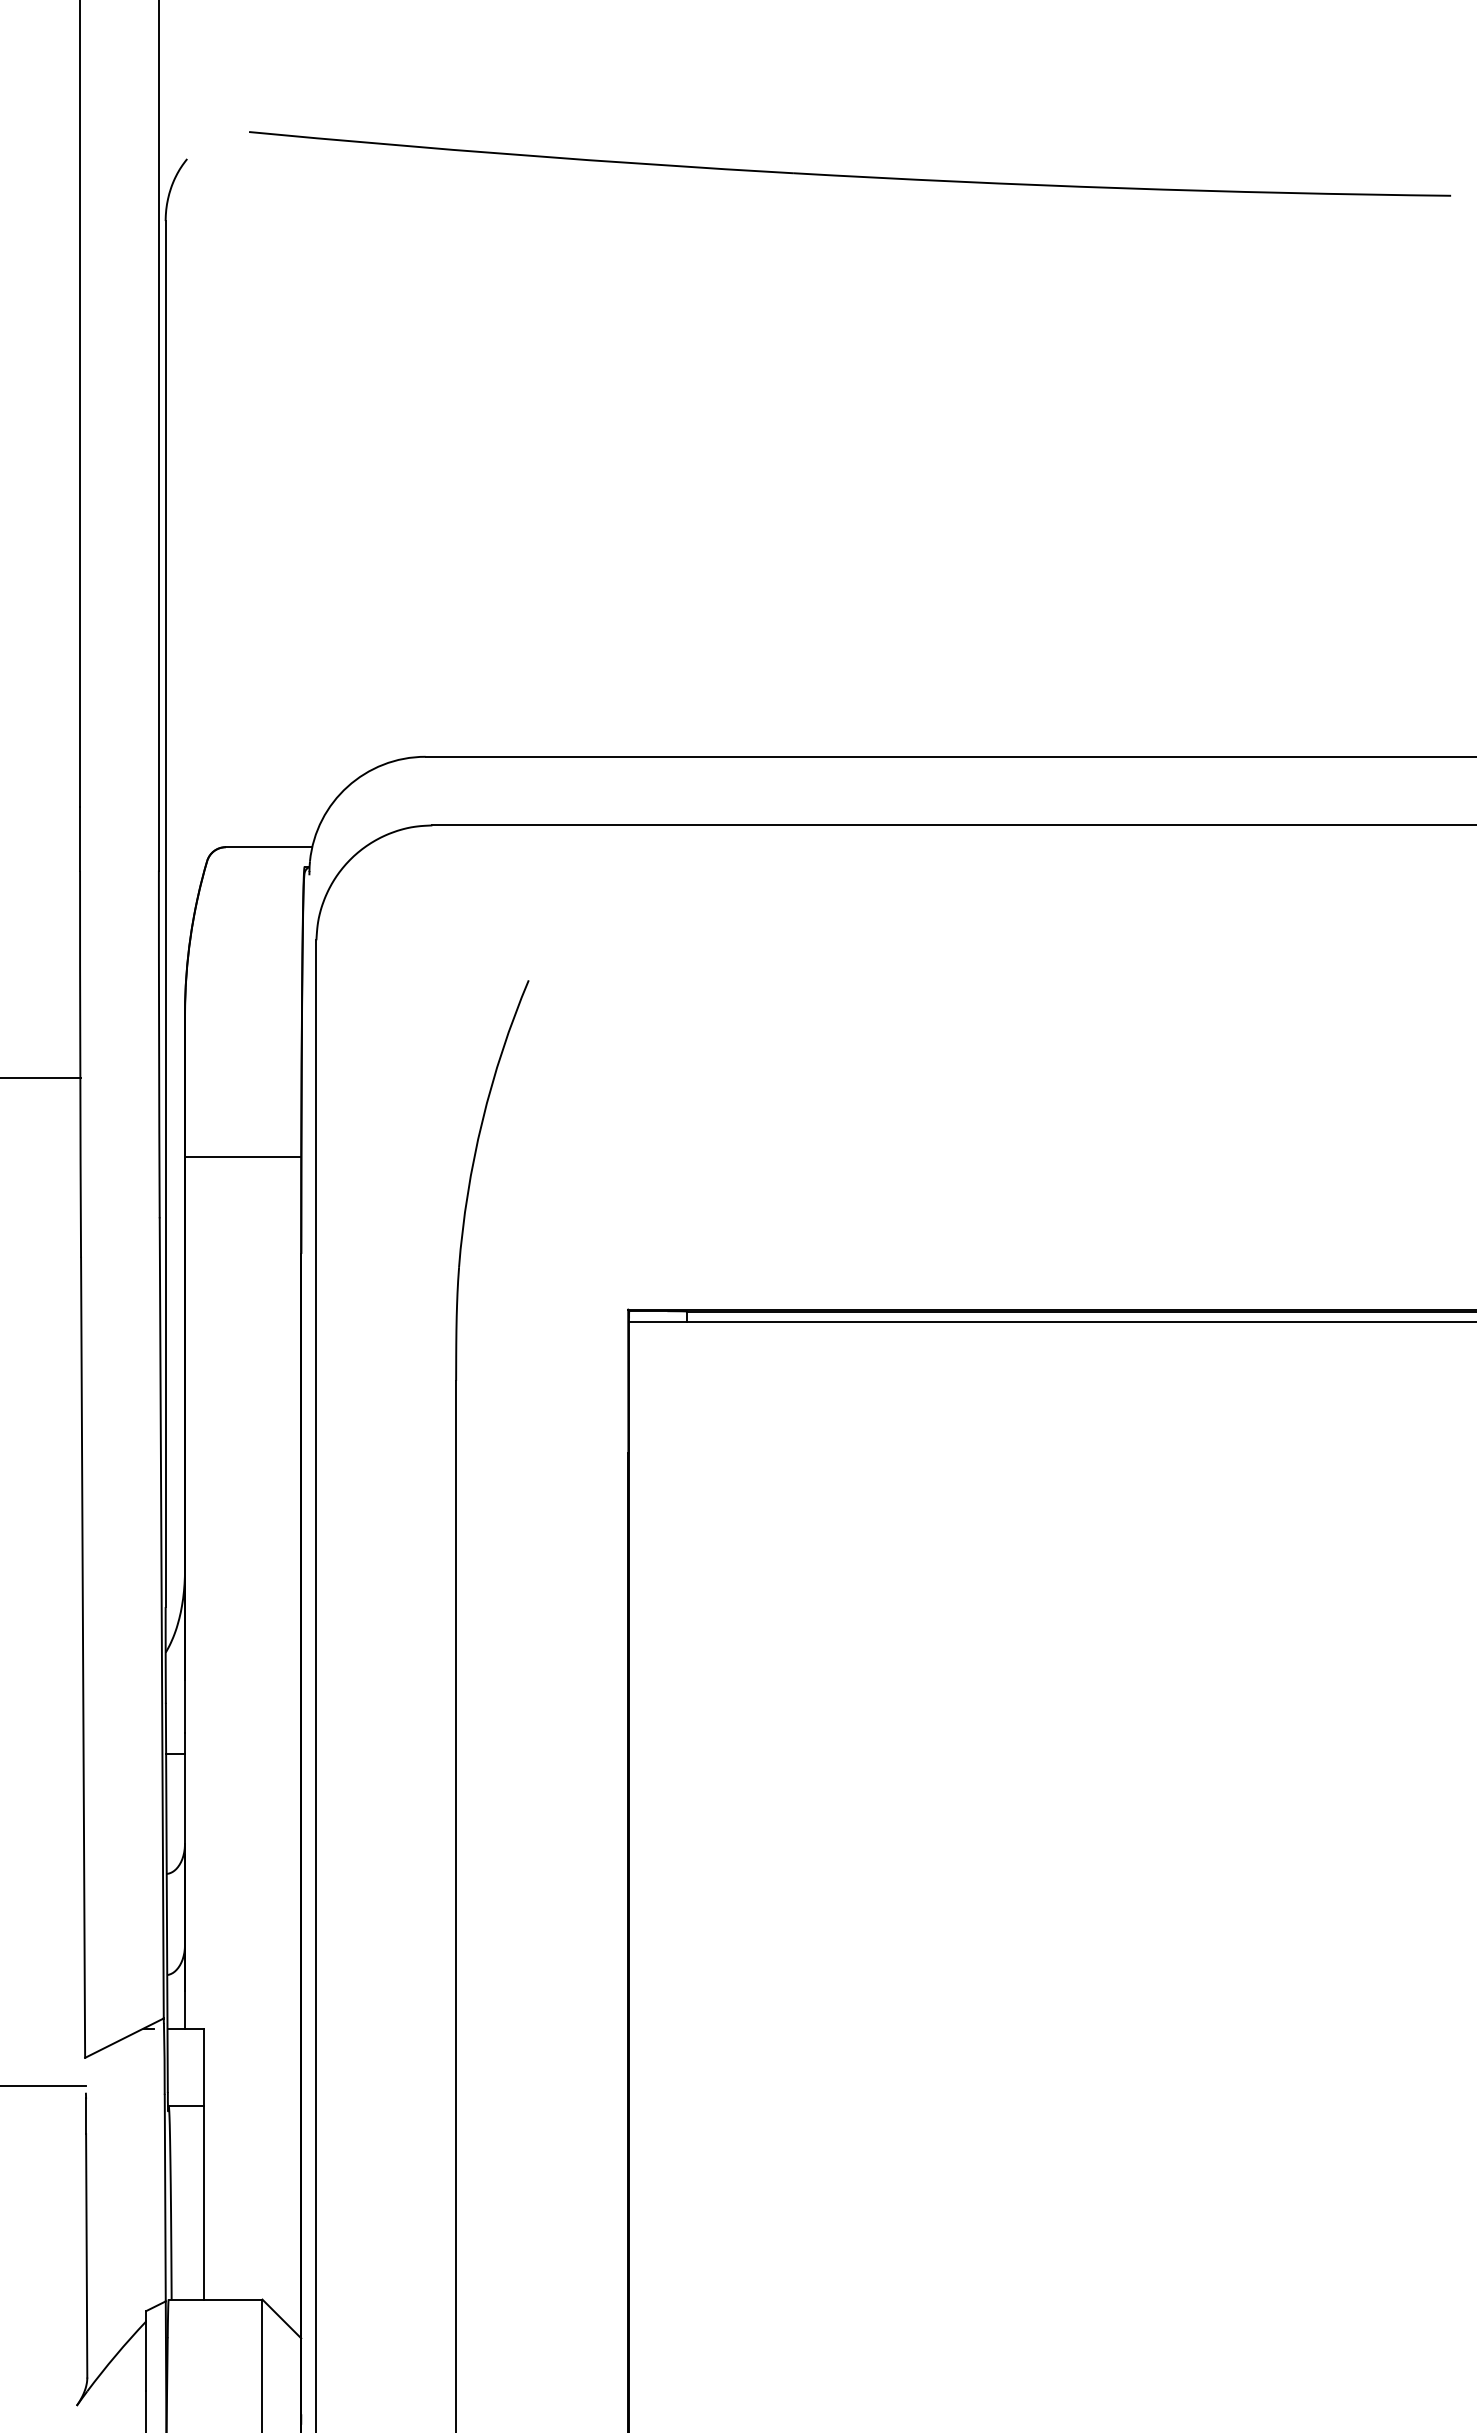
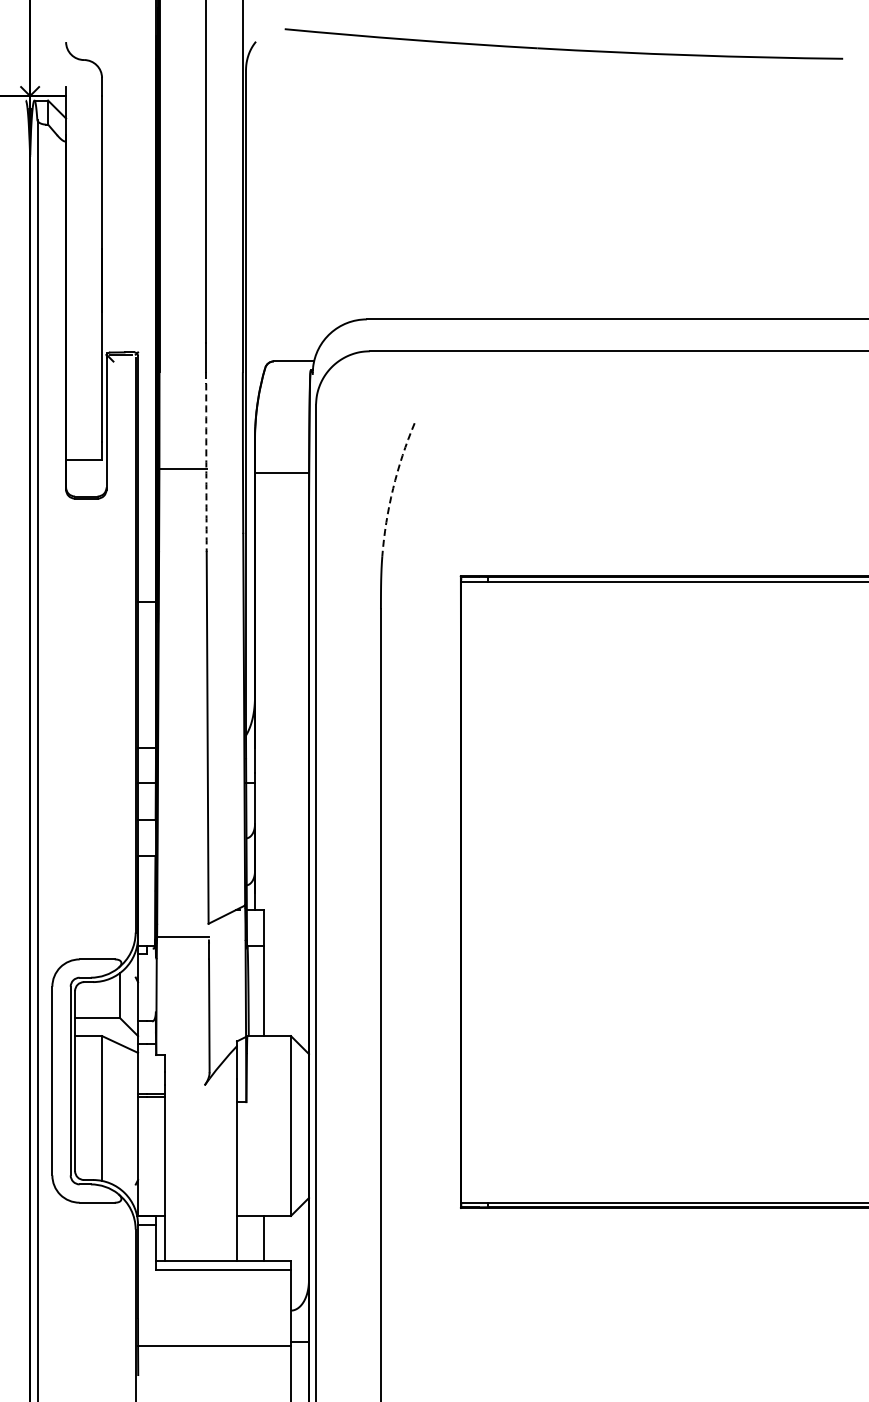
arc: (80, 1064) -> (206, 462), solid -> dashed
arc: (483, 1120) -> (393, 488), solid -> dashed
line: (244, 1157) -> (282, 473), moved

